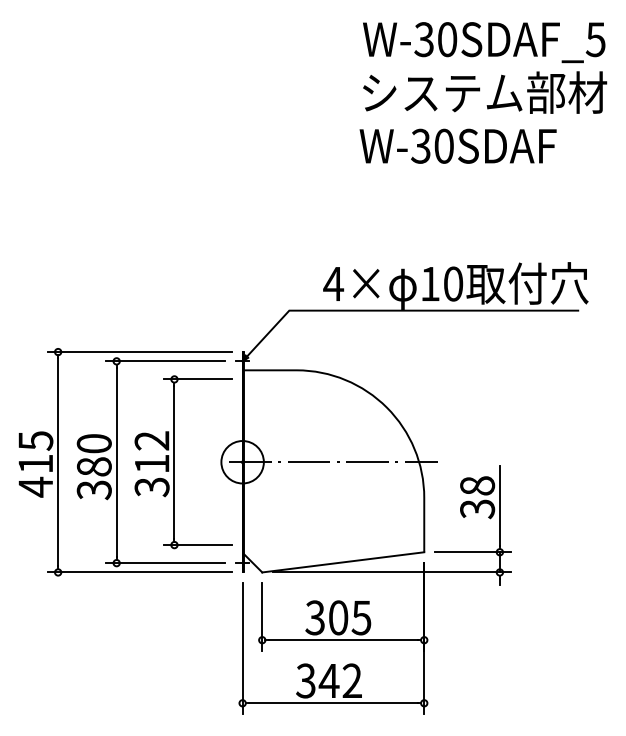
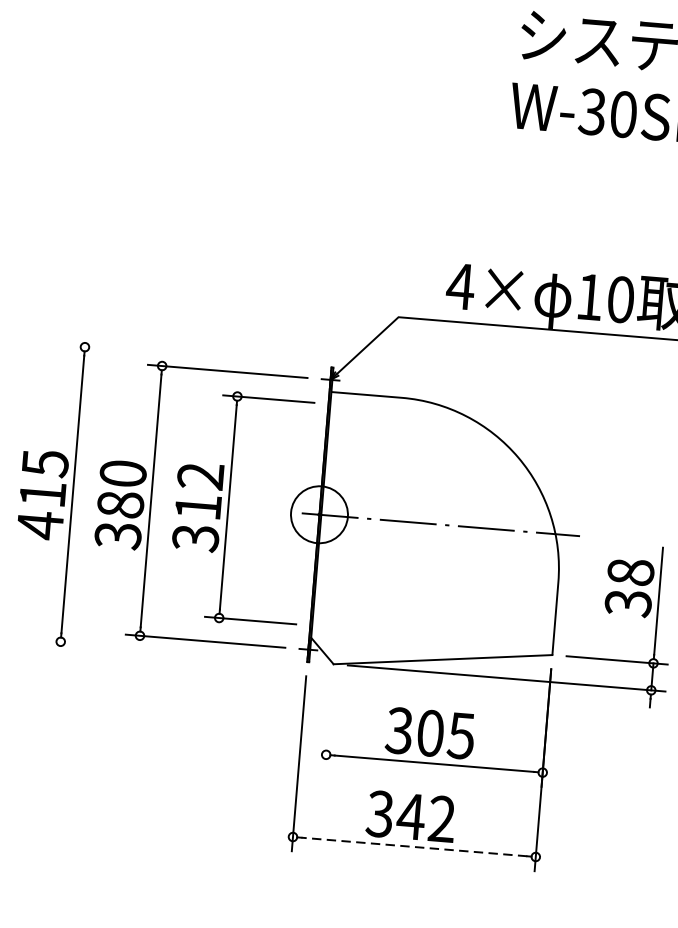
line: (139, 352) -> (193, 356), removed
line: (139, 572) -> (169, 650), removed
line: (262, 616) -> (329, 723), removed
line: (332, 703) -> (413, 847), solid -> dashed

